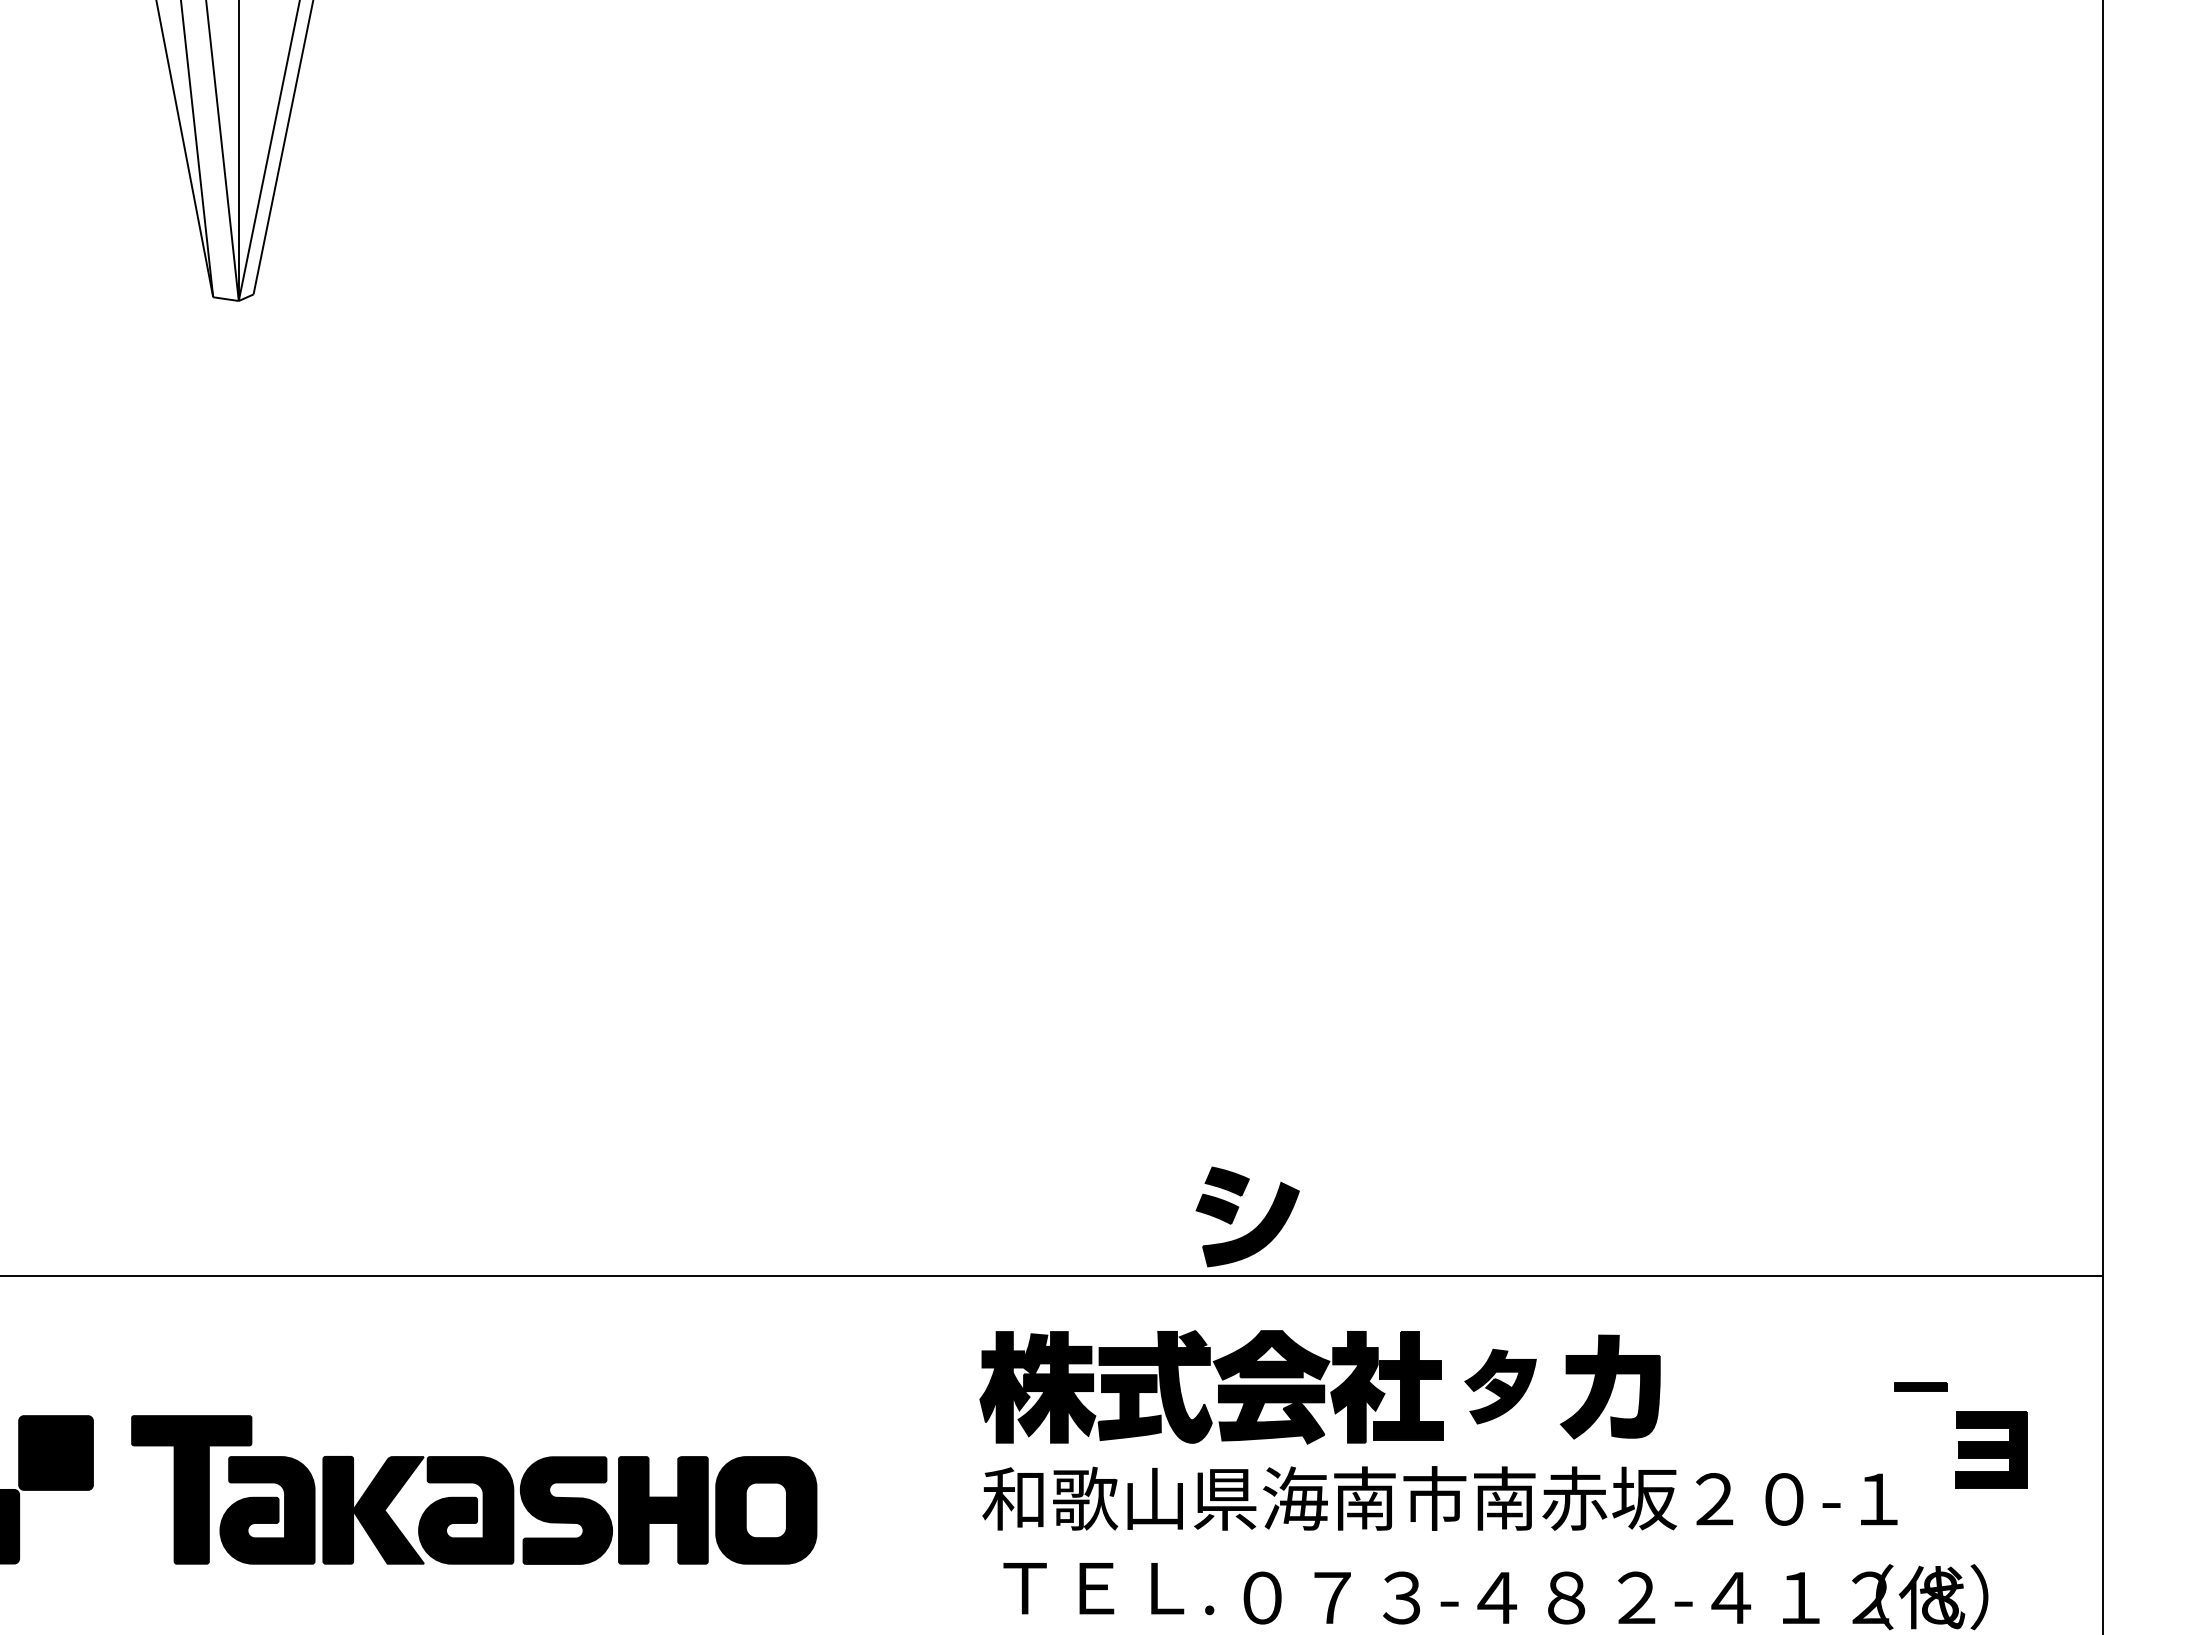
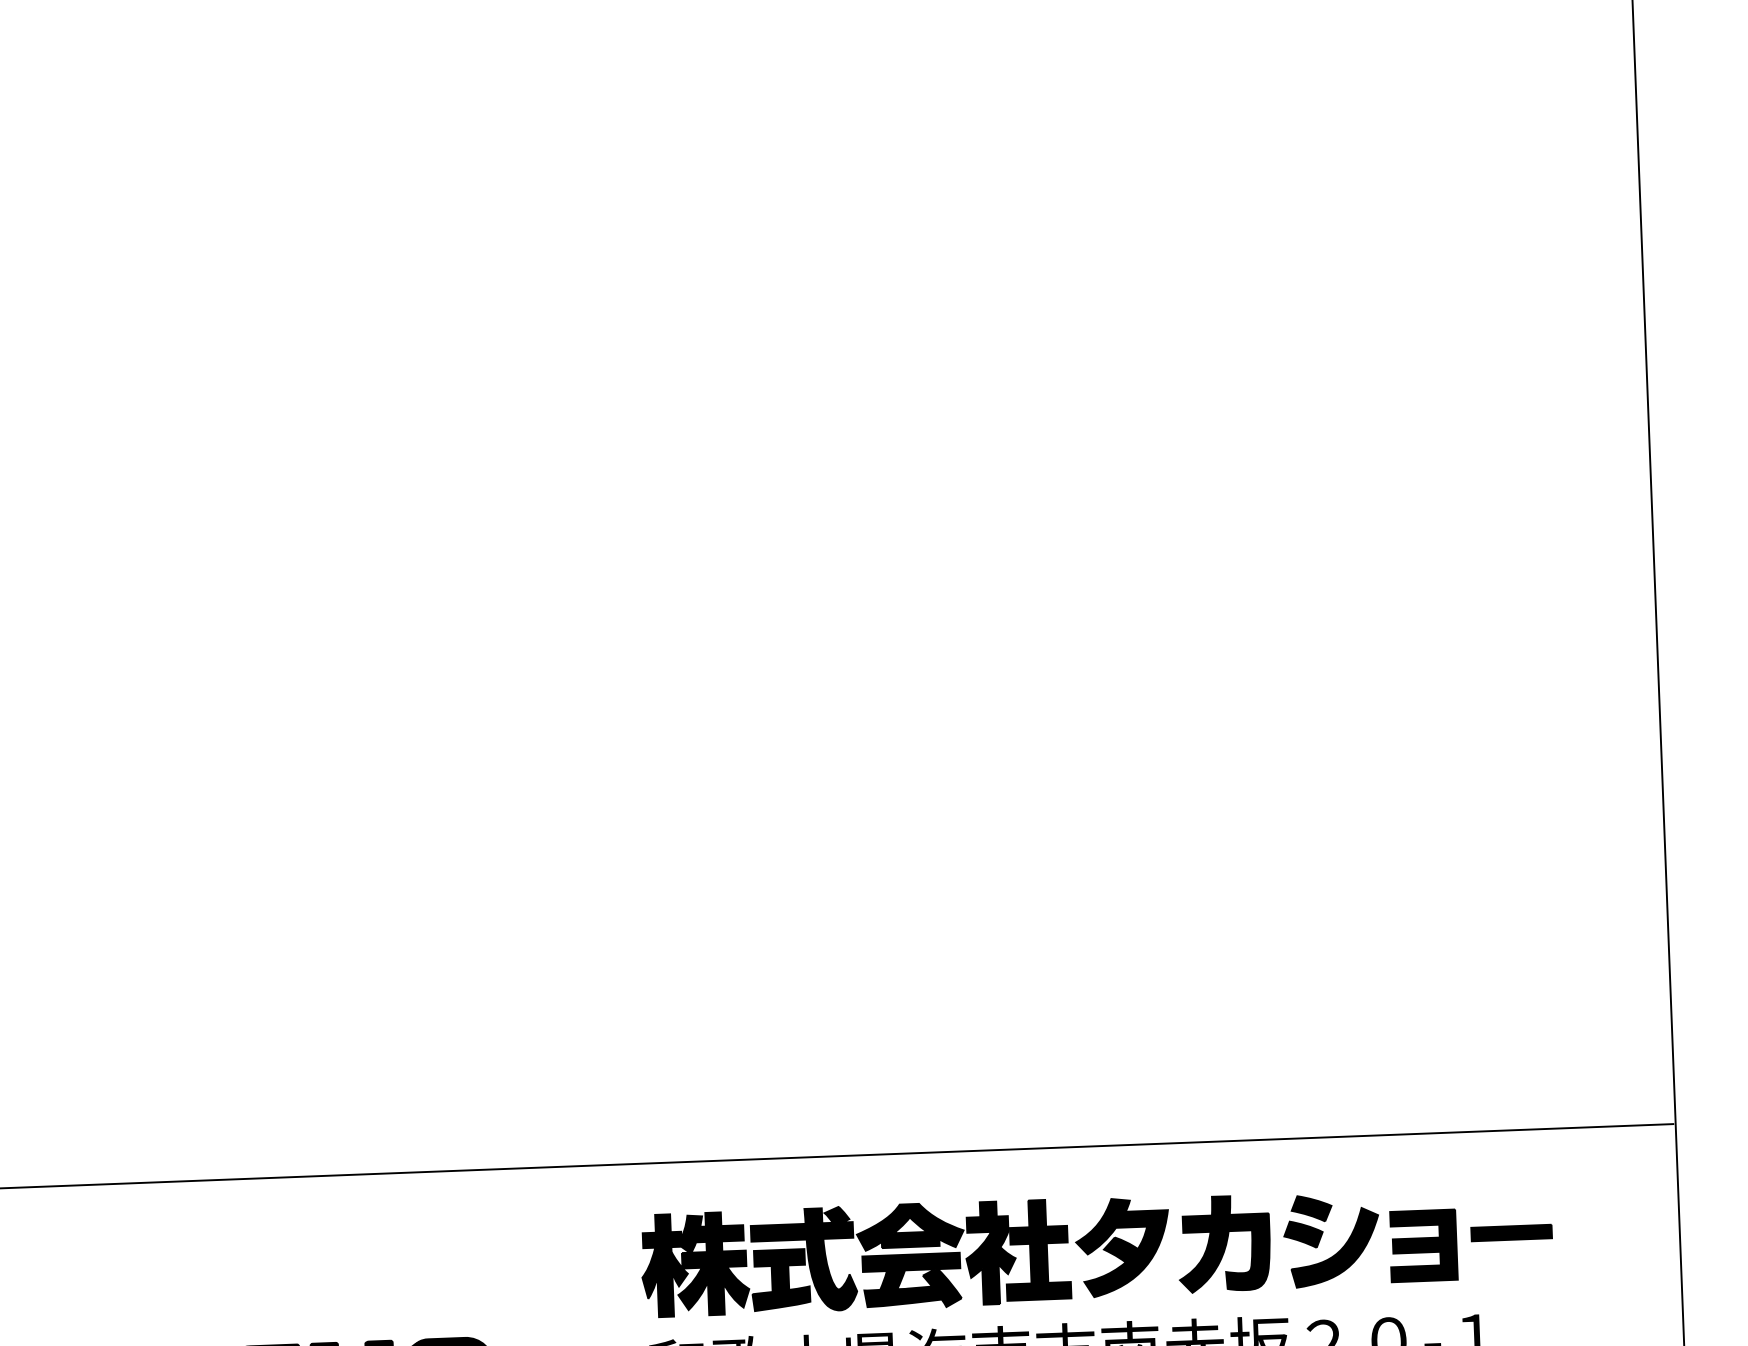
part: (1237, 1211) -> (1322, 1235), moved
part: (1500, 1386) -> (1122, 1247), size x1.43
part: (1921, 1386) -> (1511, 1232), size x1.67
part: (1991, 1449) -> (1423, 1245), moved

